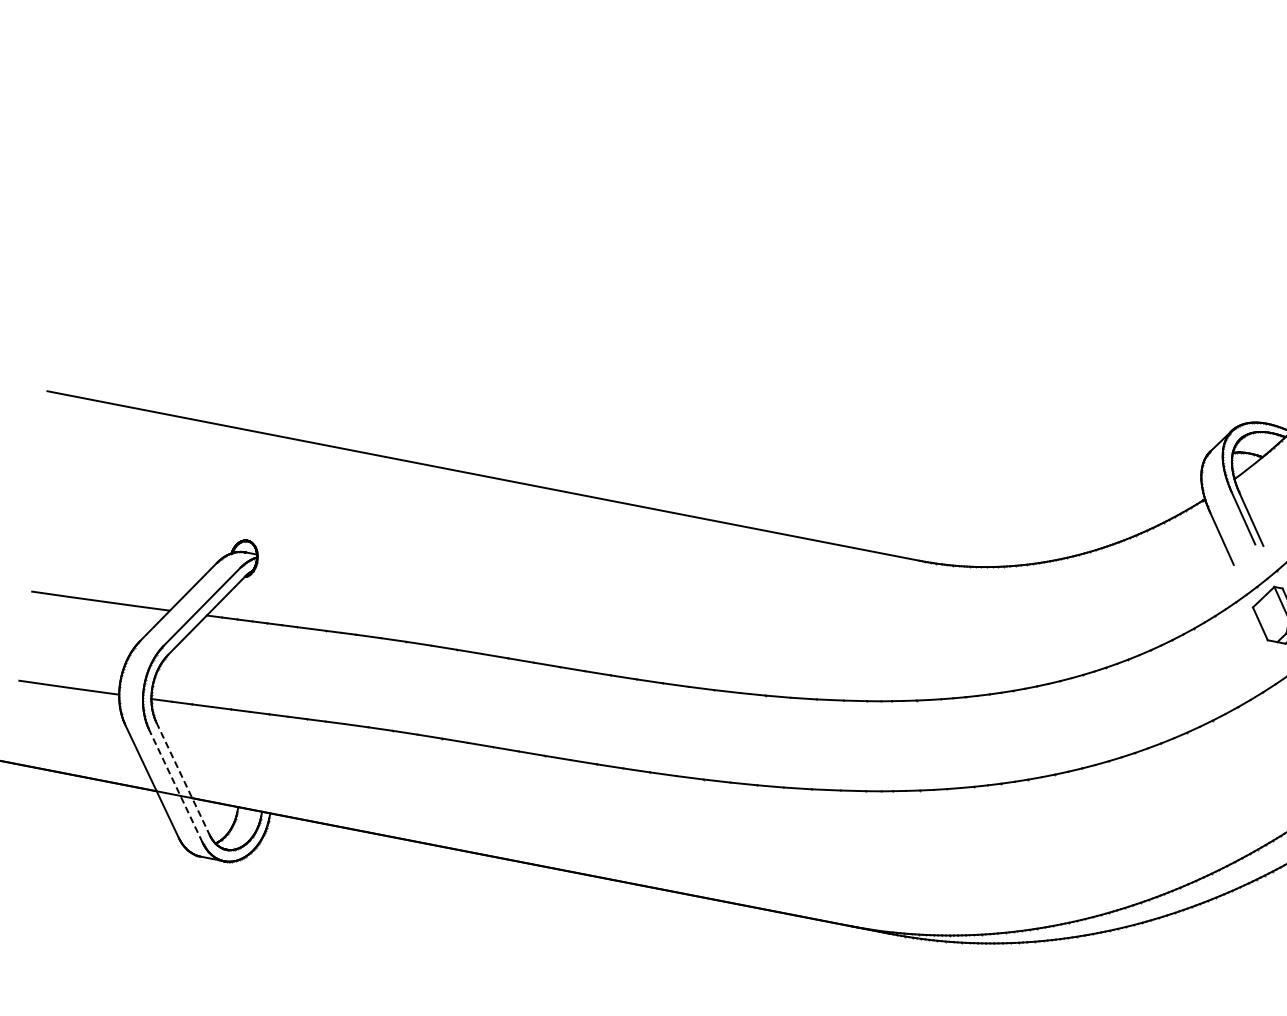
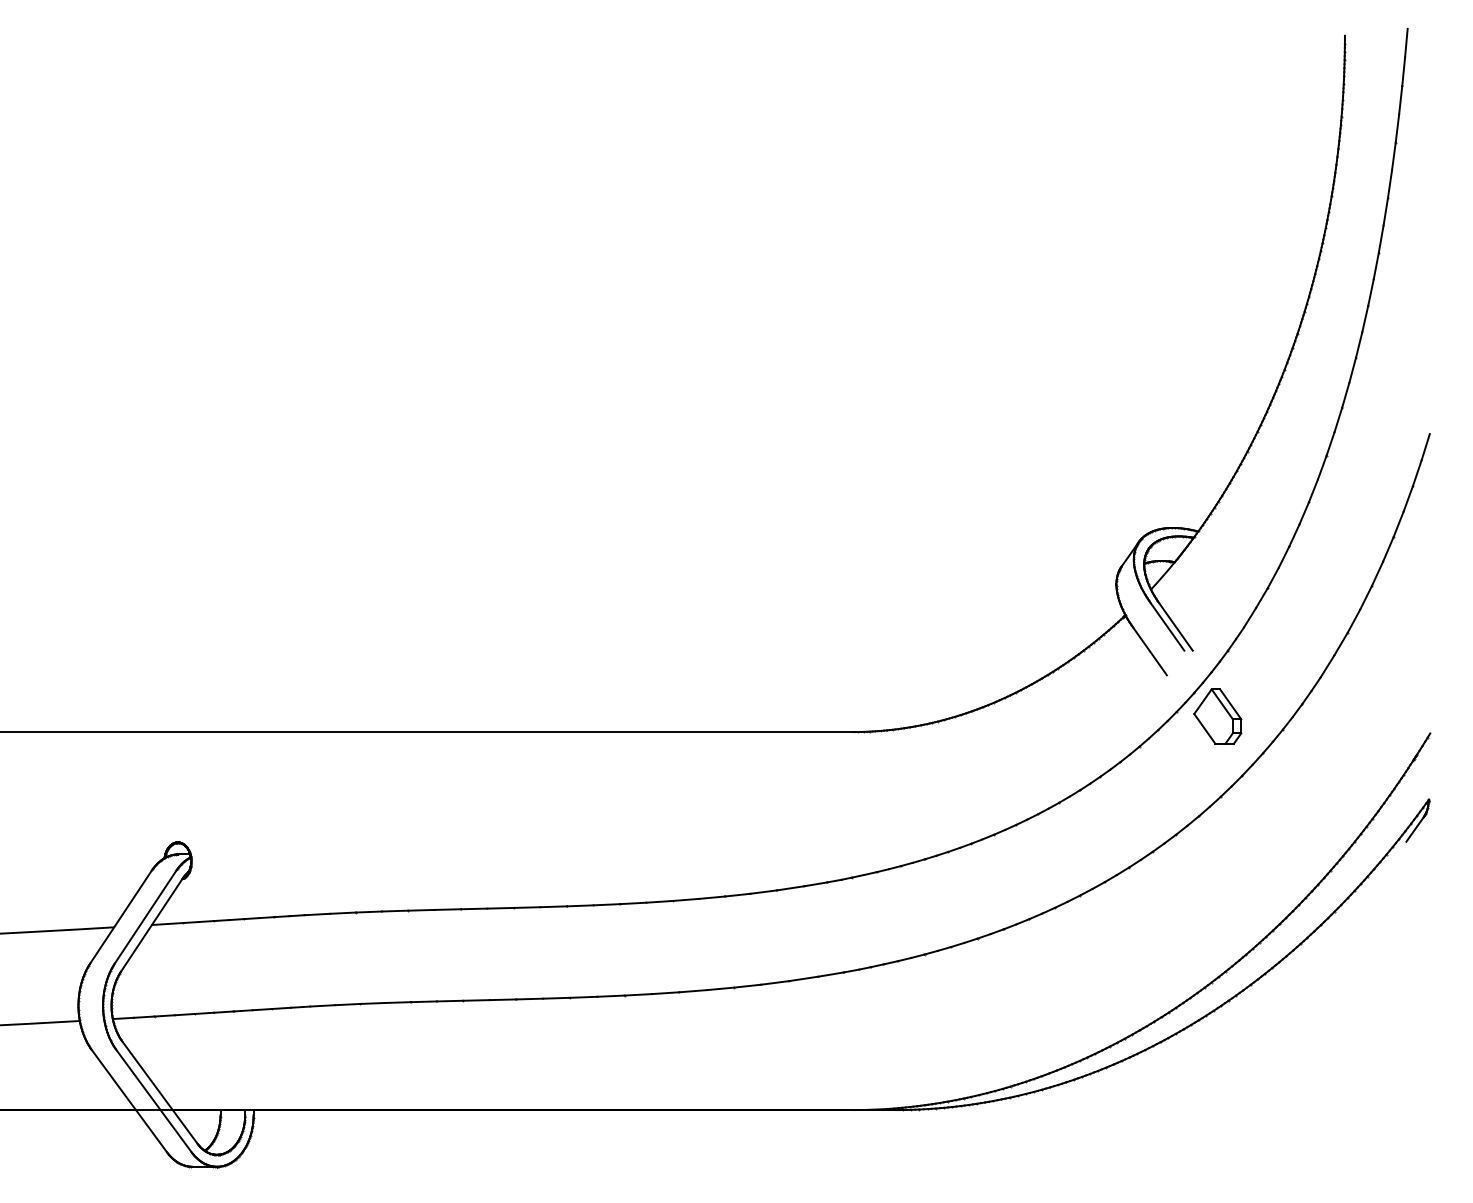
line: (183, 779) -> (160, 1093), dashed -> solid
line: (175, 785) -> (153, 1100), dashed -> solid

